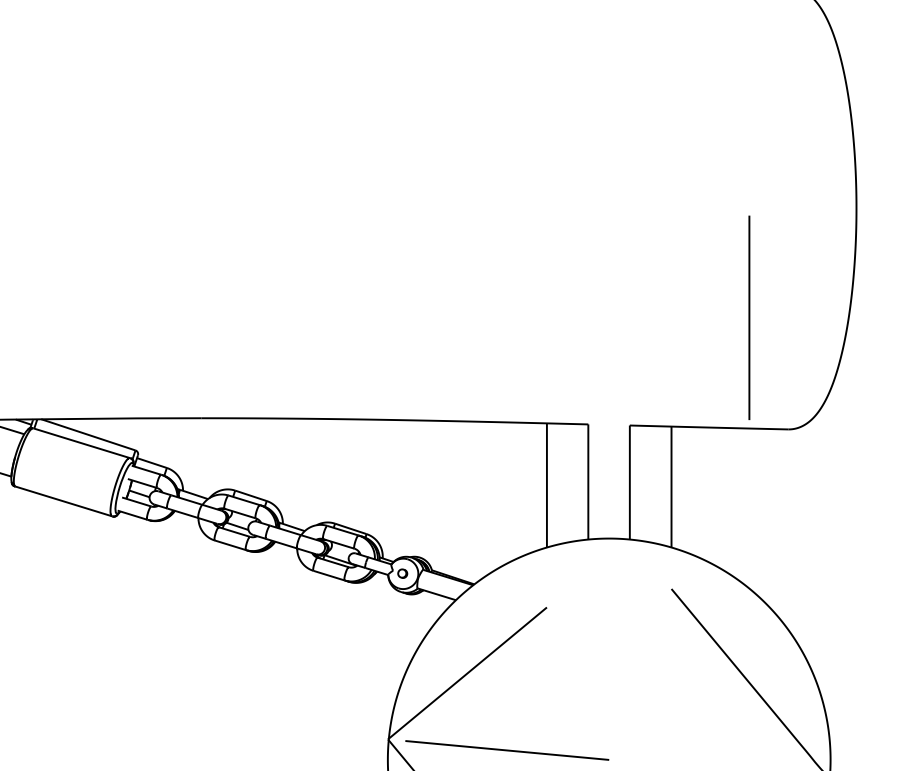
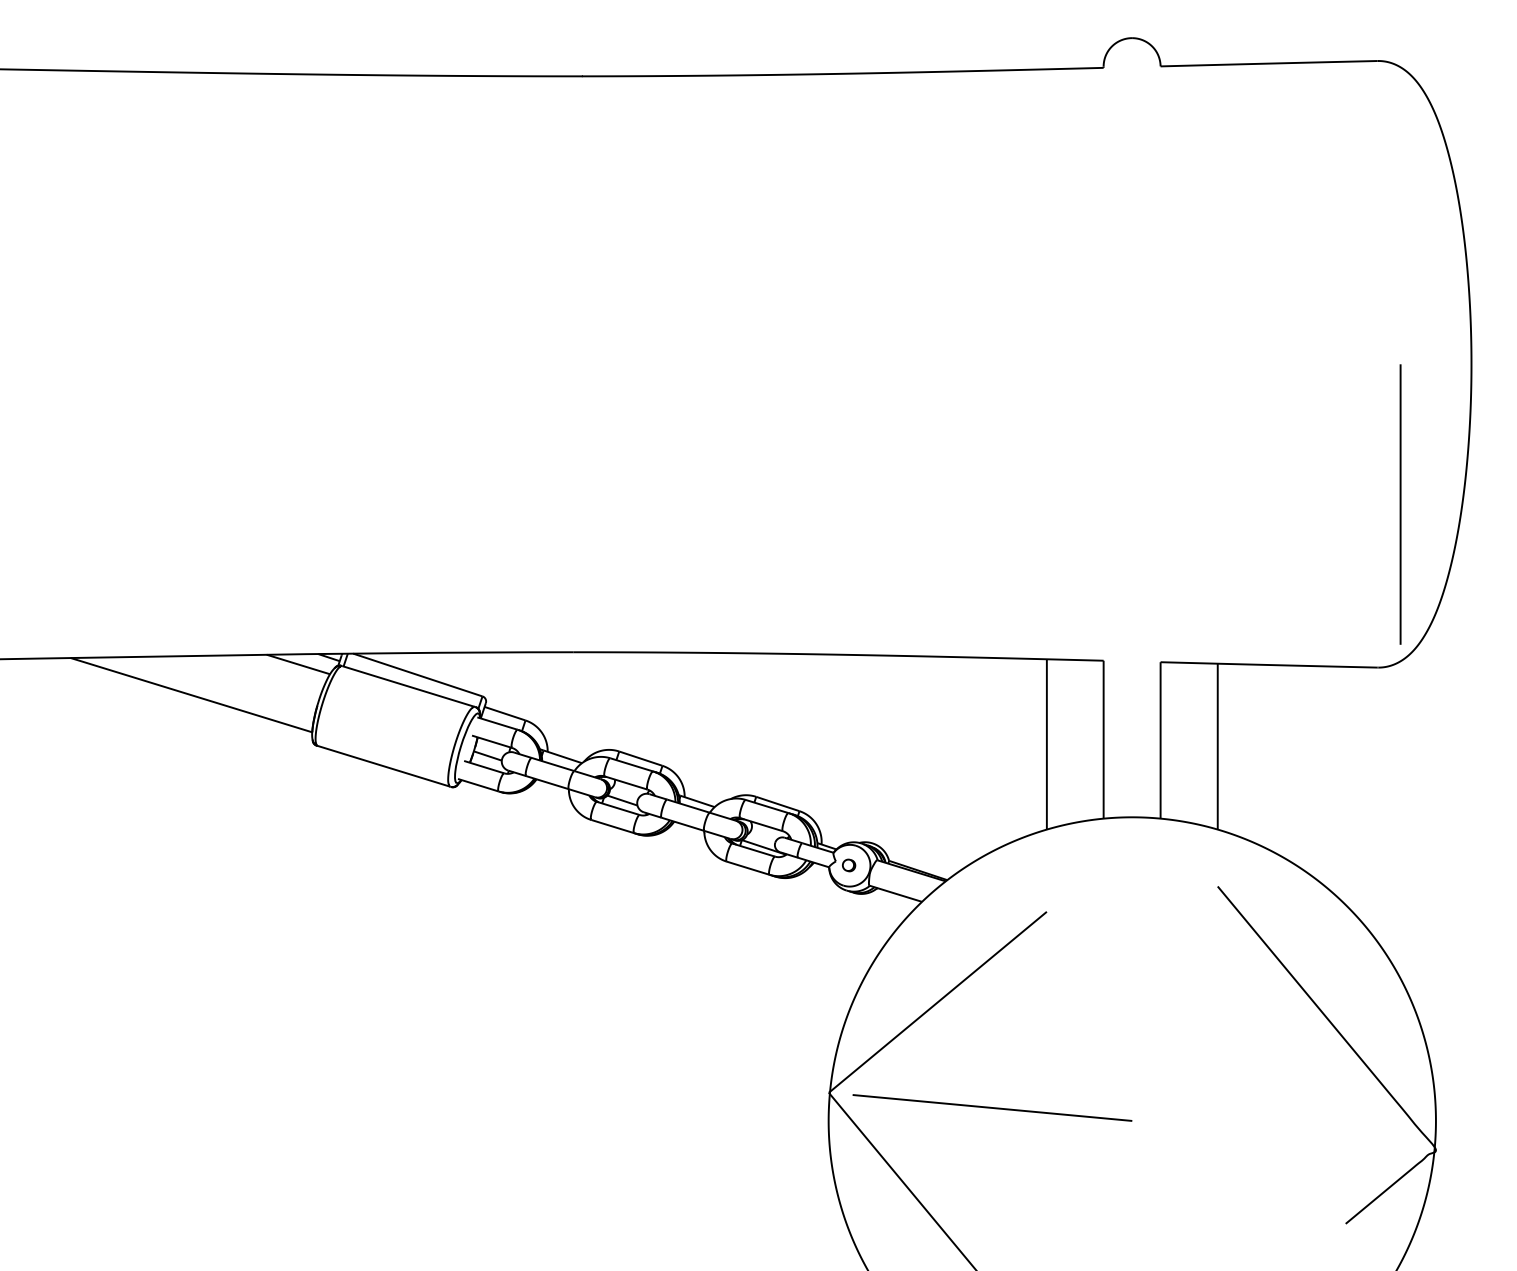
line: (749, 317) -> (1400, 504), moved

